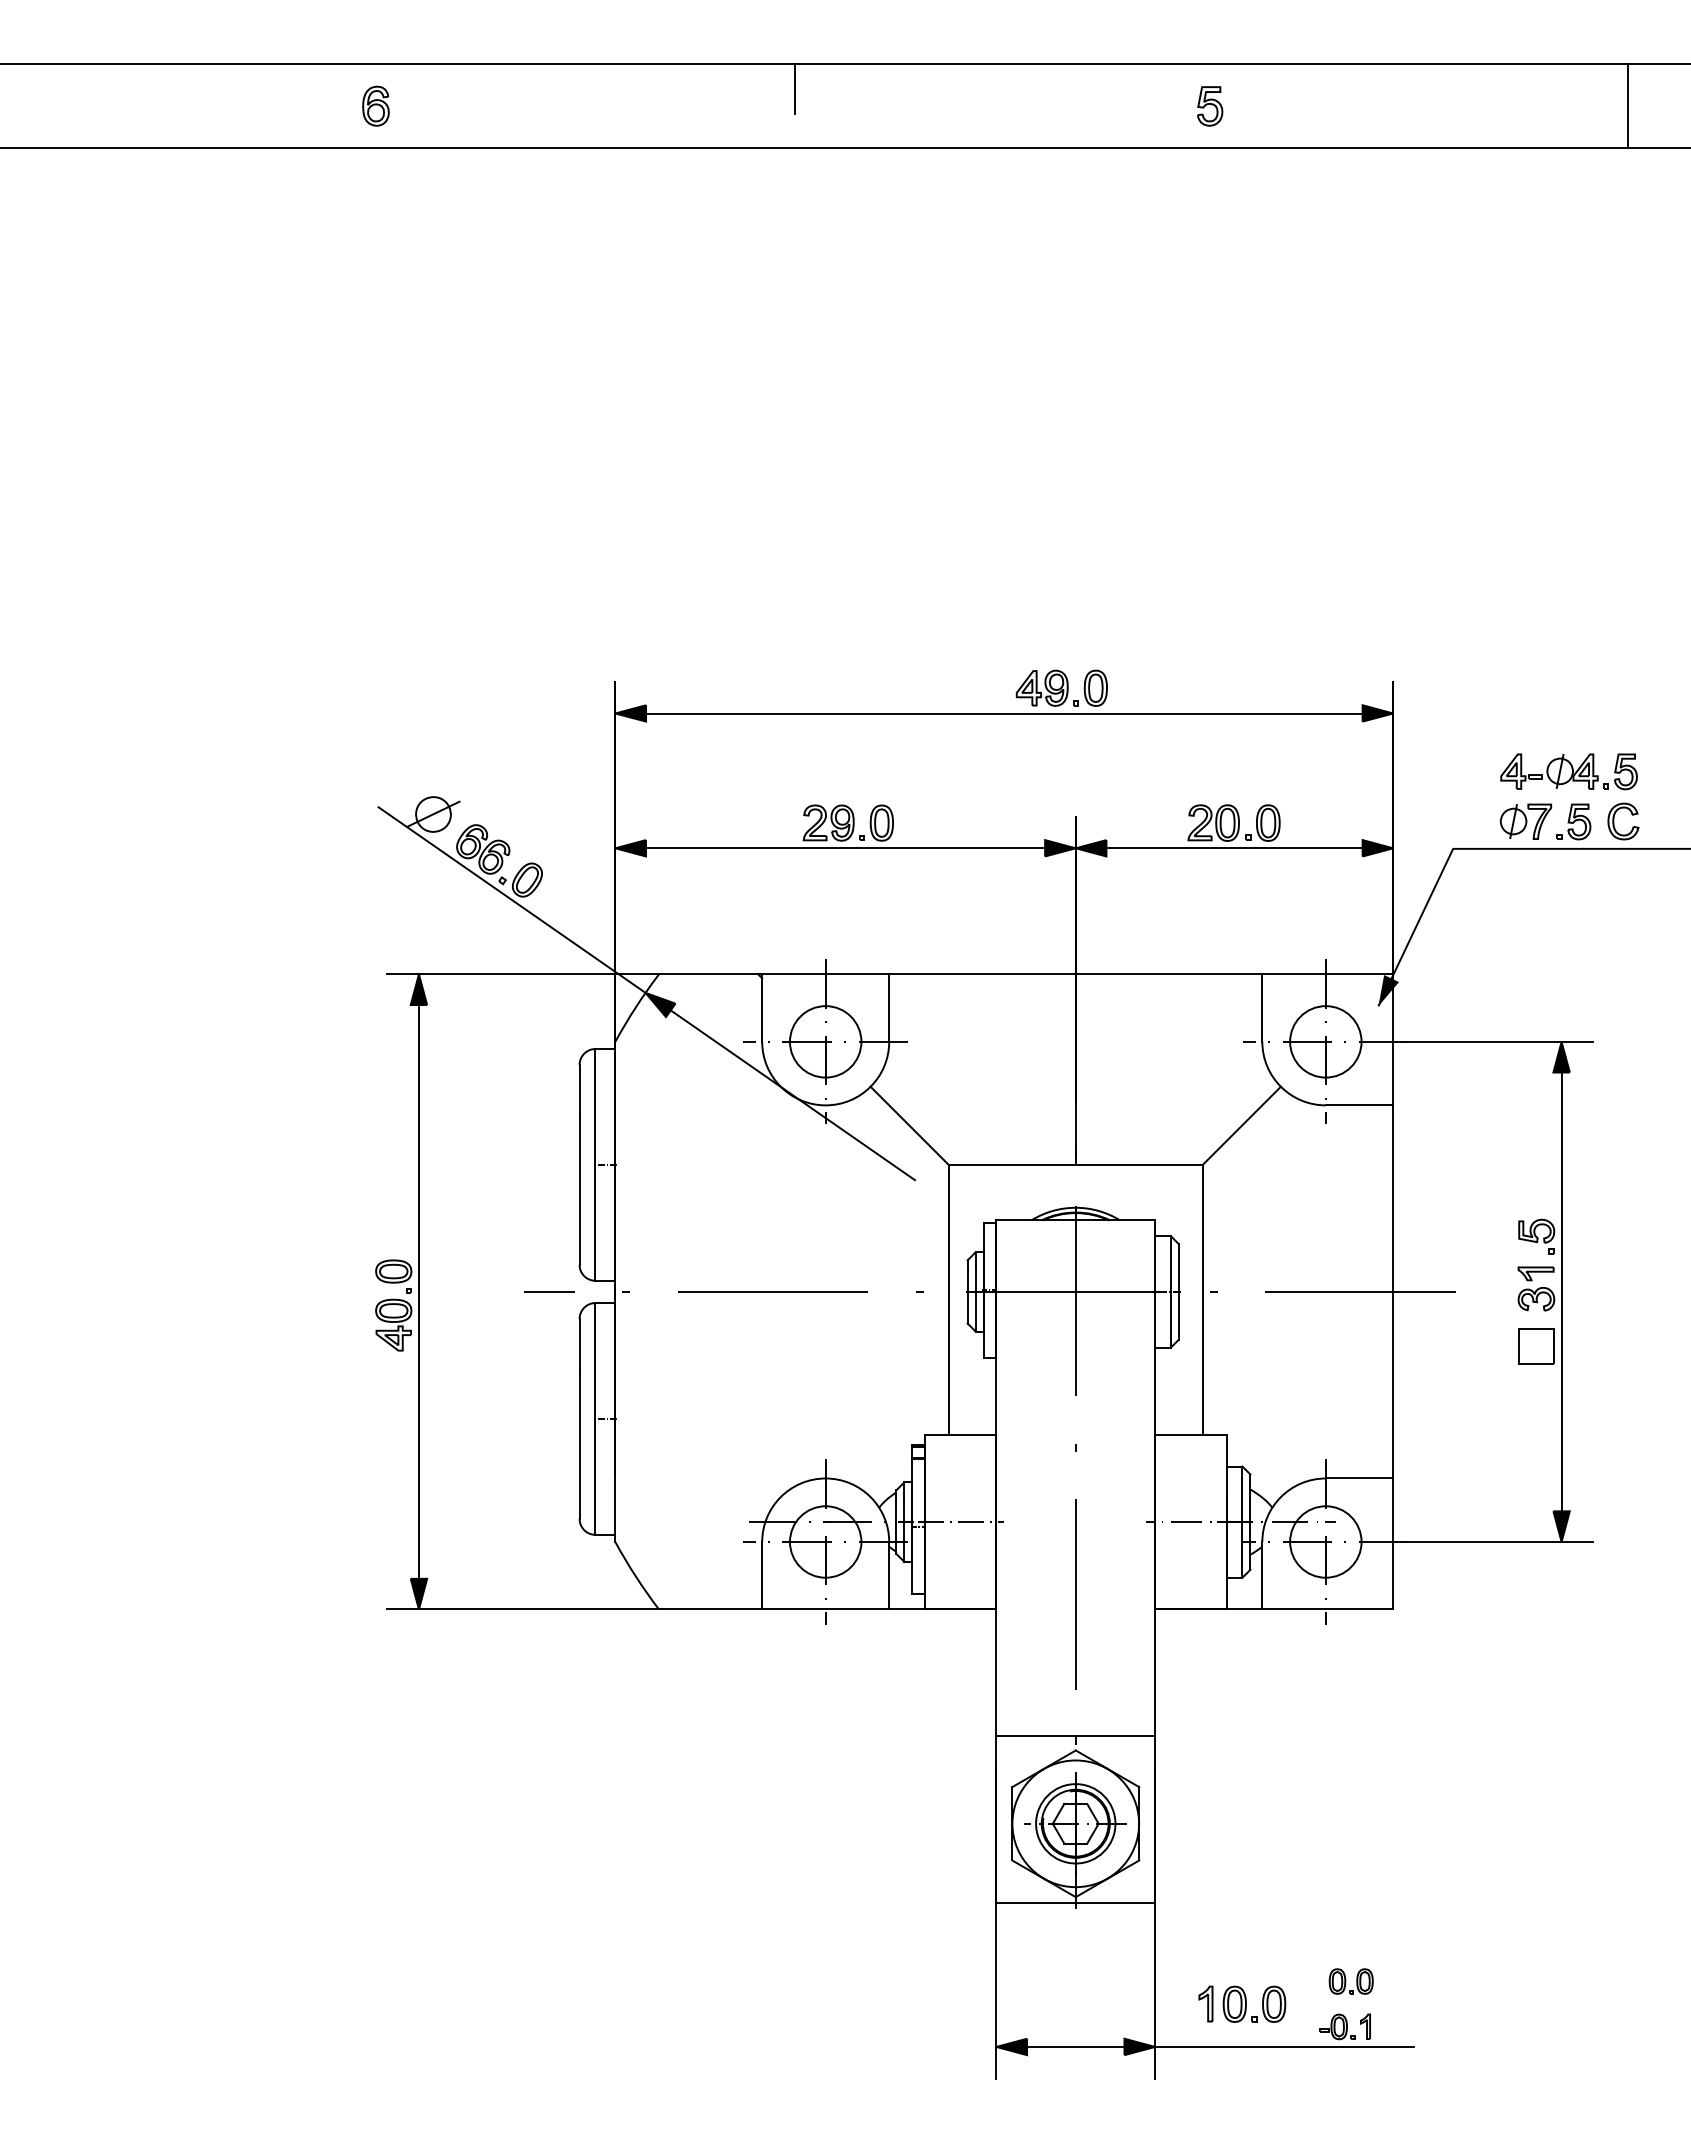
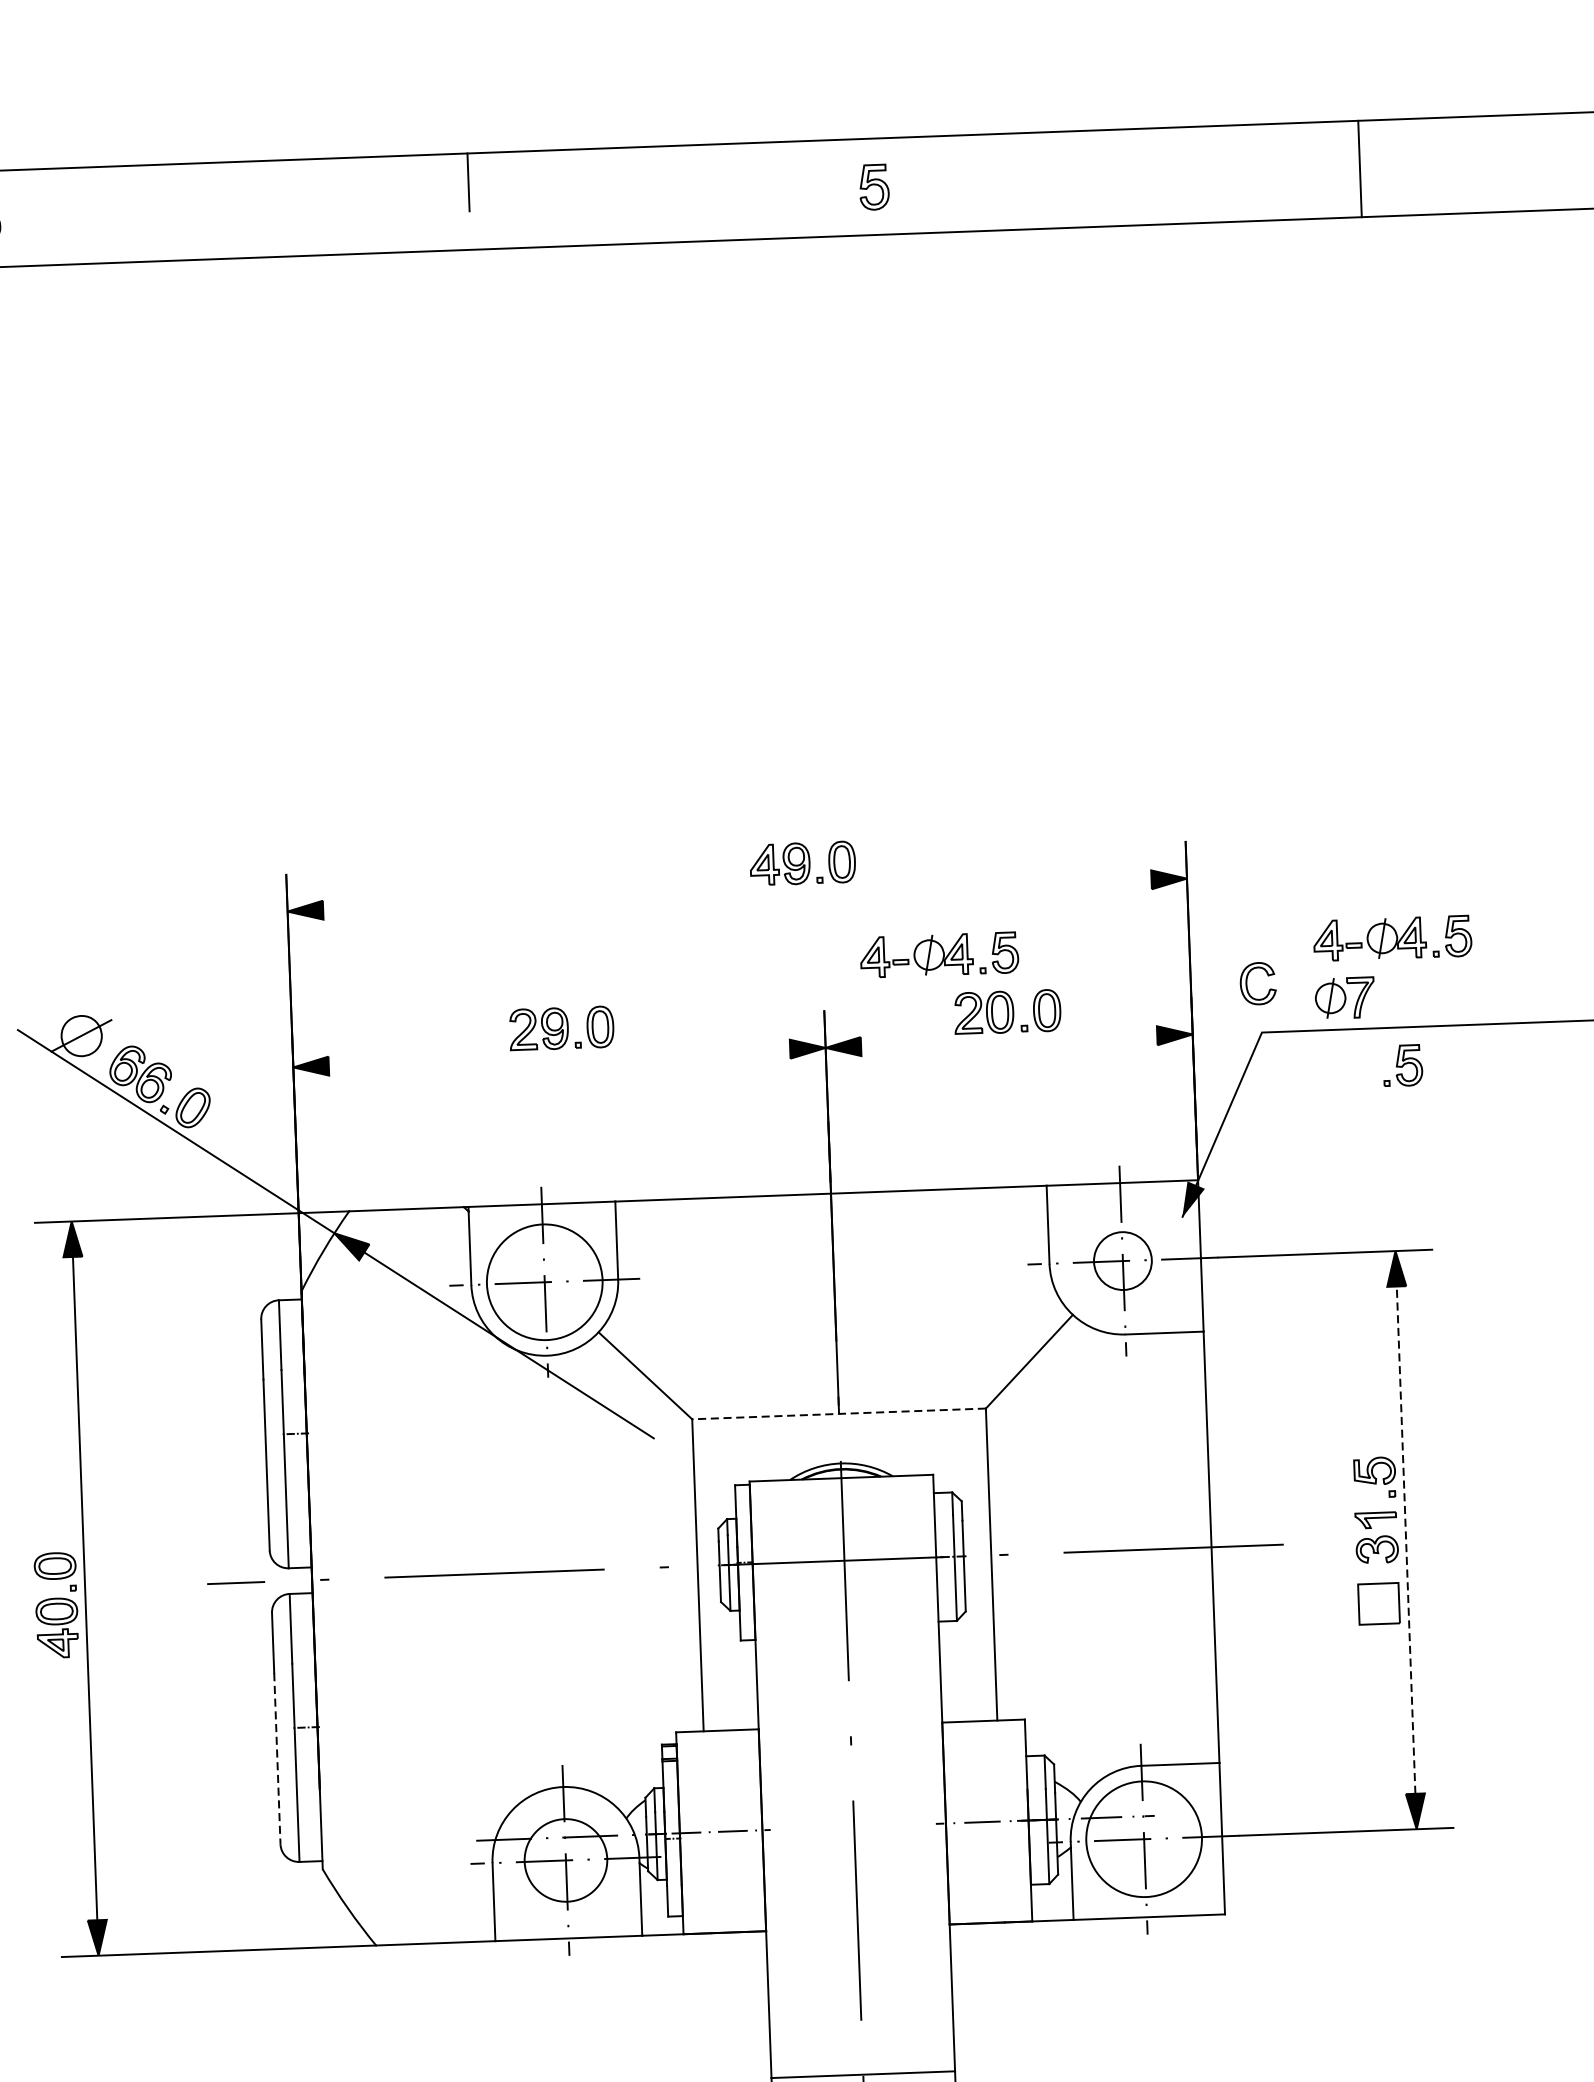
line: (1628, 105) -> (1360, 168), moved
part: (1210, 106) -> (874, 187), moved
line: (1004, 713) -> (737, 895), removed
part: (1176, 771) -> (938, 954), added
part: (1573, 821) -> (1402, 1065), moved
part: (1614, 821) -> (1247, 984), moved
line: (845, 848) -> (559, 1057), removed
line: (1234, 848) -> (1009, 1041), removed
circle: (825, 1041) -> (544, 1281), size x1.4
circle: (1325, 1041) -> (1122, 1260), size x0.7
line: (1075, 1164) -> (838, 1413), solid -> dashed
line: (1561, 1291) -> (1405, 1539), solid -> dashed
line: (579, 1444) -> (277, 1758), solid -> dashed
circle: (1325, 1541) -> (1143, 1838), size x1.4

